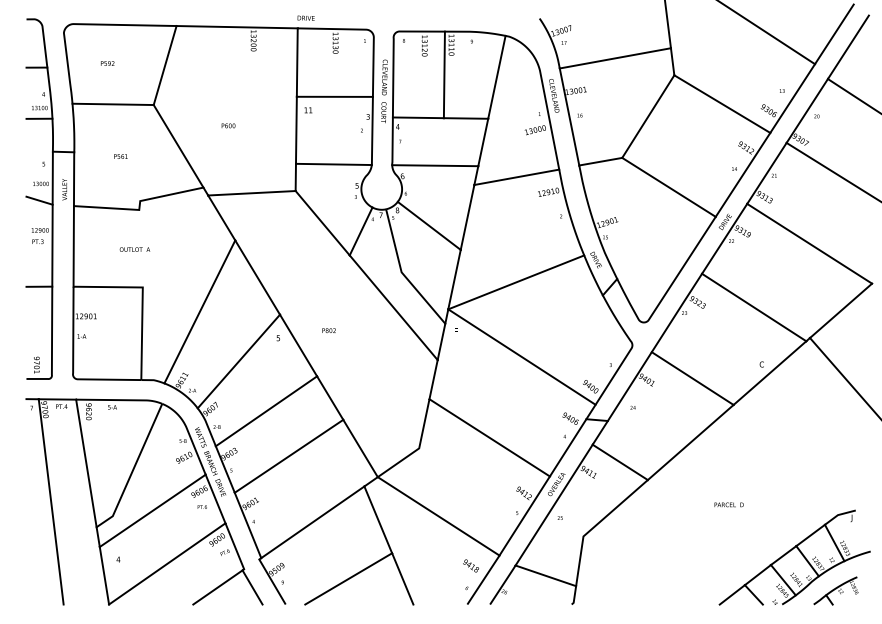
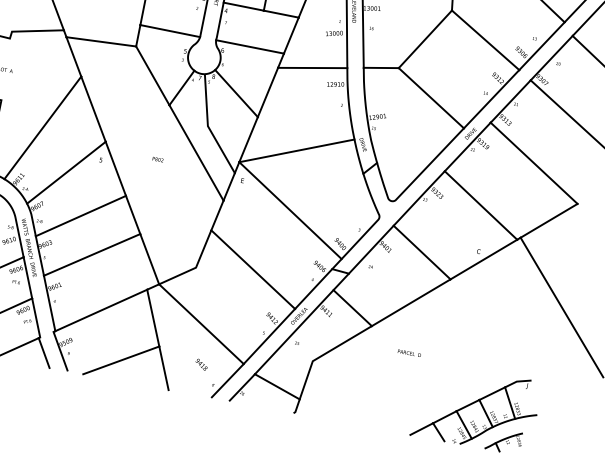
text: (328, 330) -> (157, 159), moved
text: (728, 504) -> (409, 352), moved
text: (470, 565) -> (201, 364), moved

